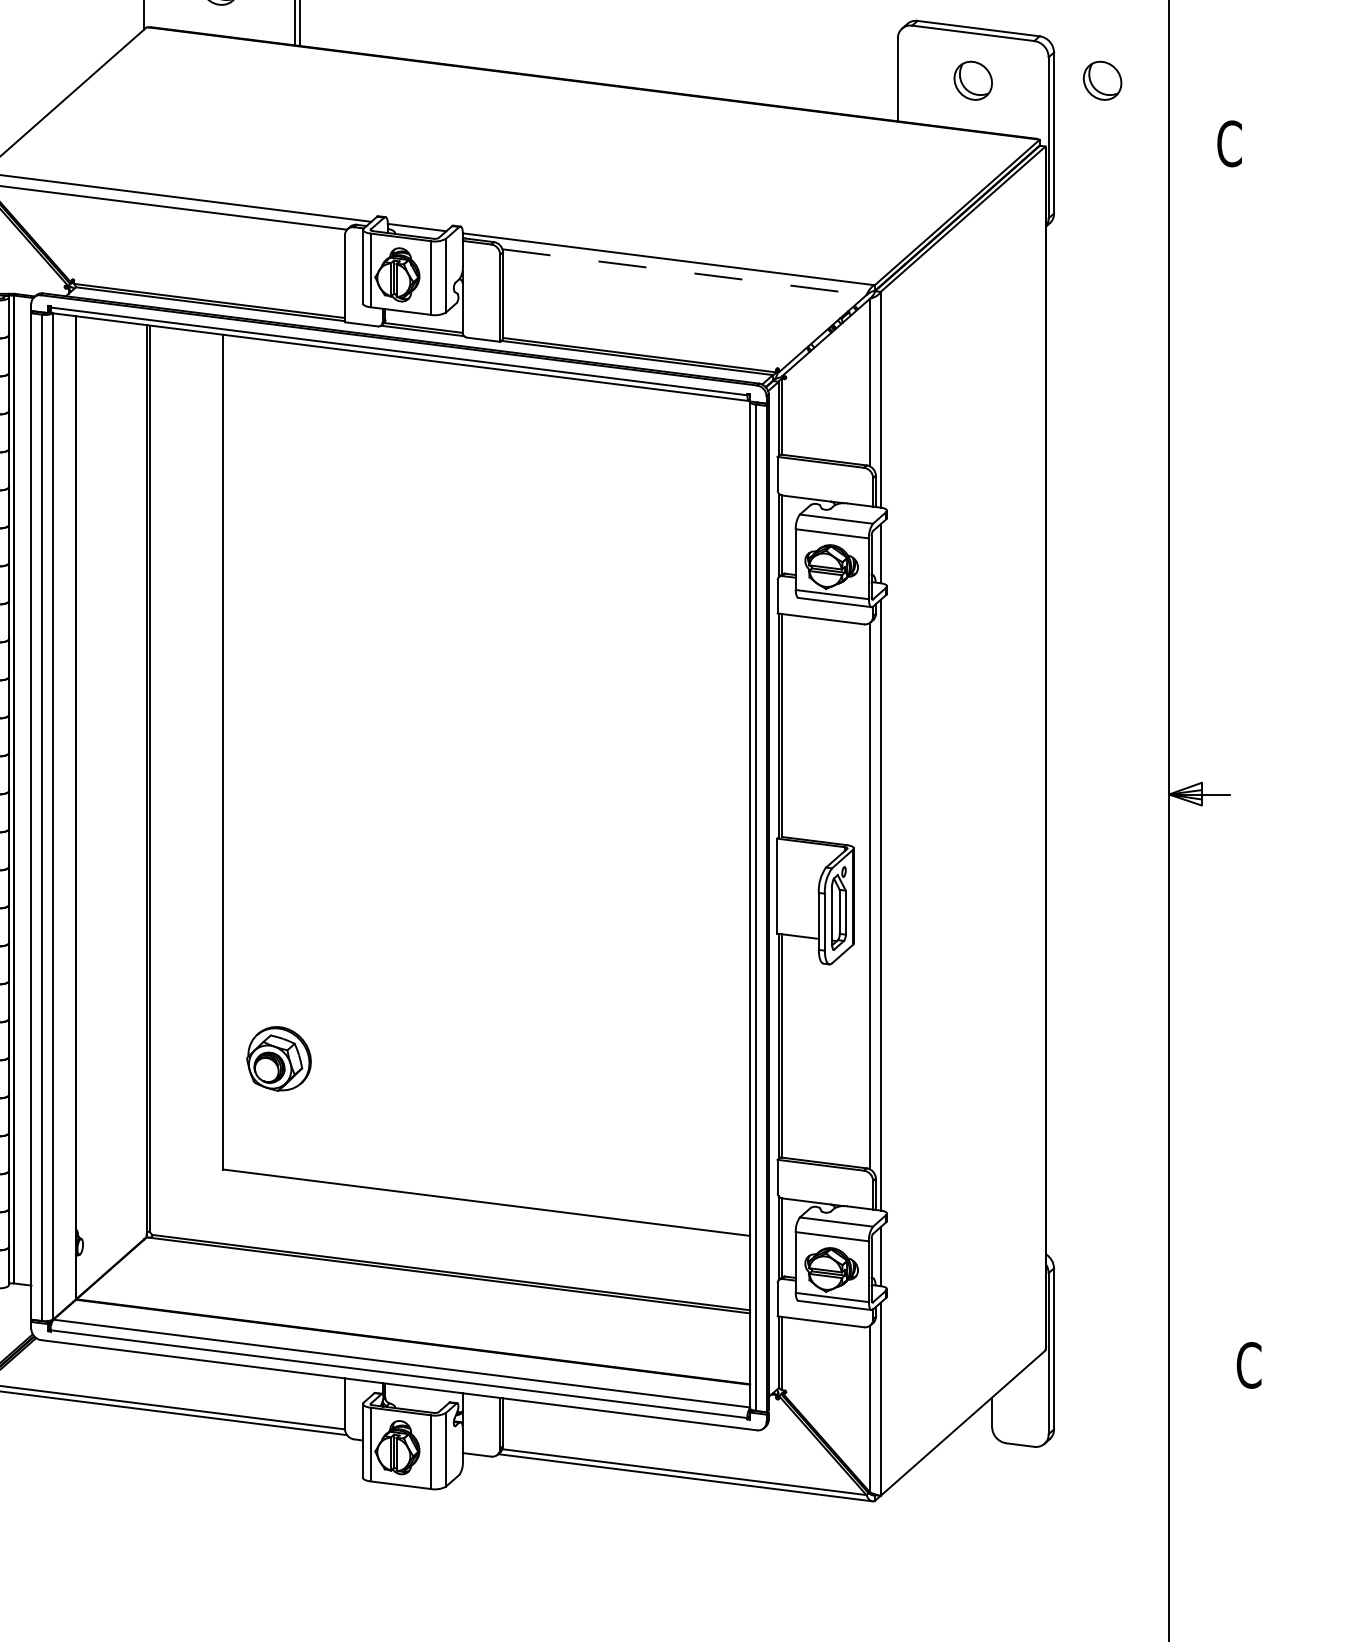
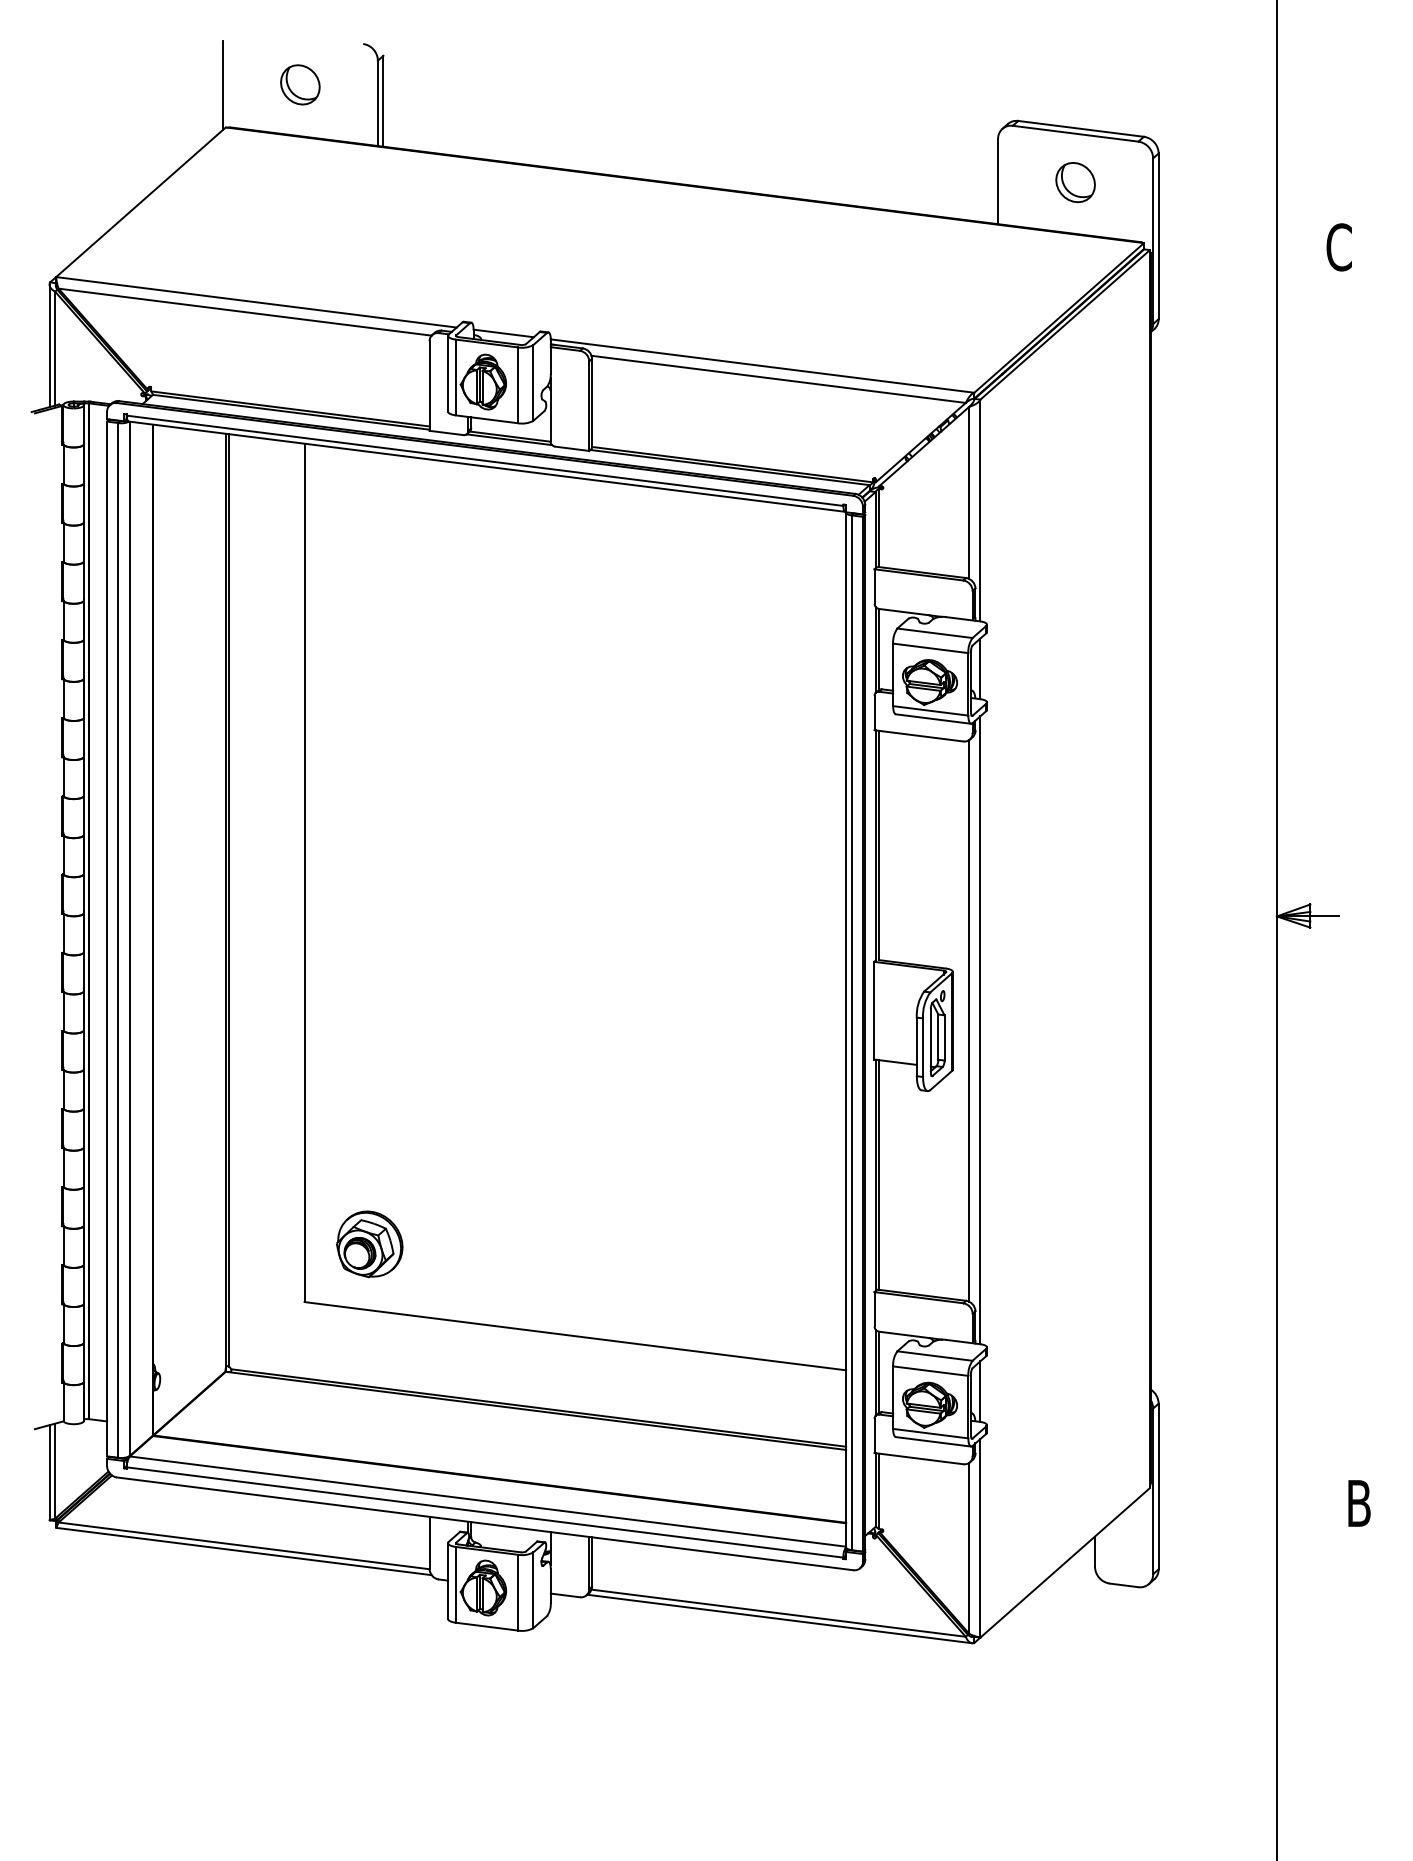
part: (1102, 80) -> (1208, 182), removed
line: (684, 272) -> (778, 379), dashed -> solid
part: (278, 1059) -> (369, 1244), moved
text: (1248, 1365) -> (1358, 1503), C -> B

